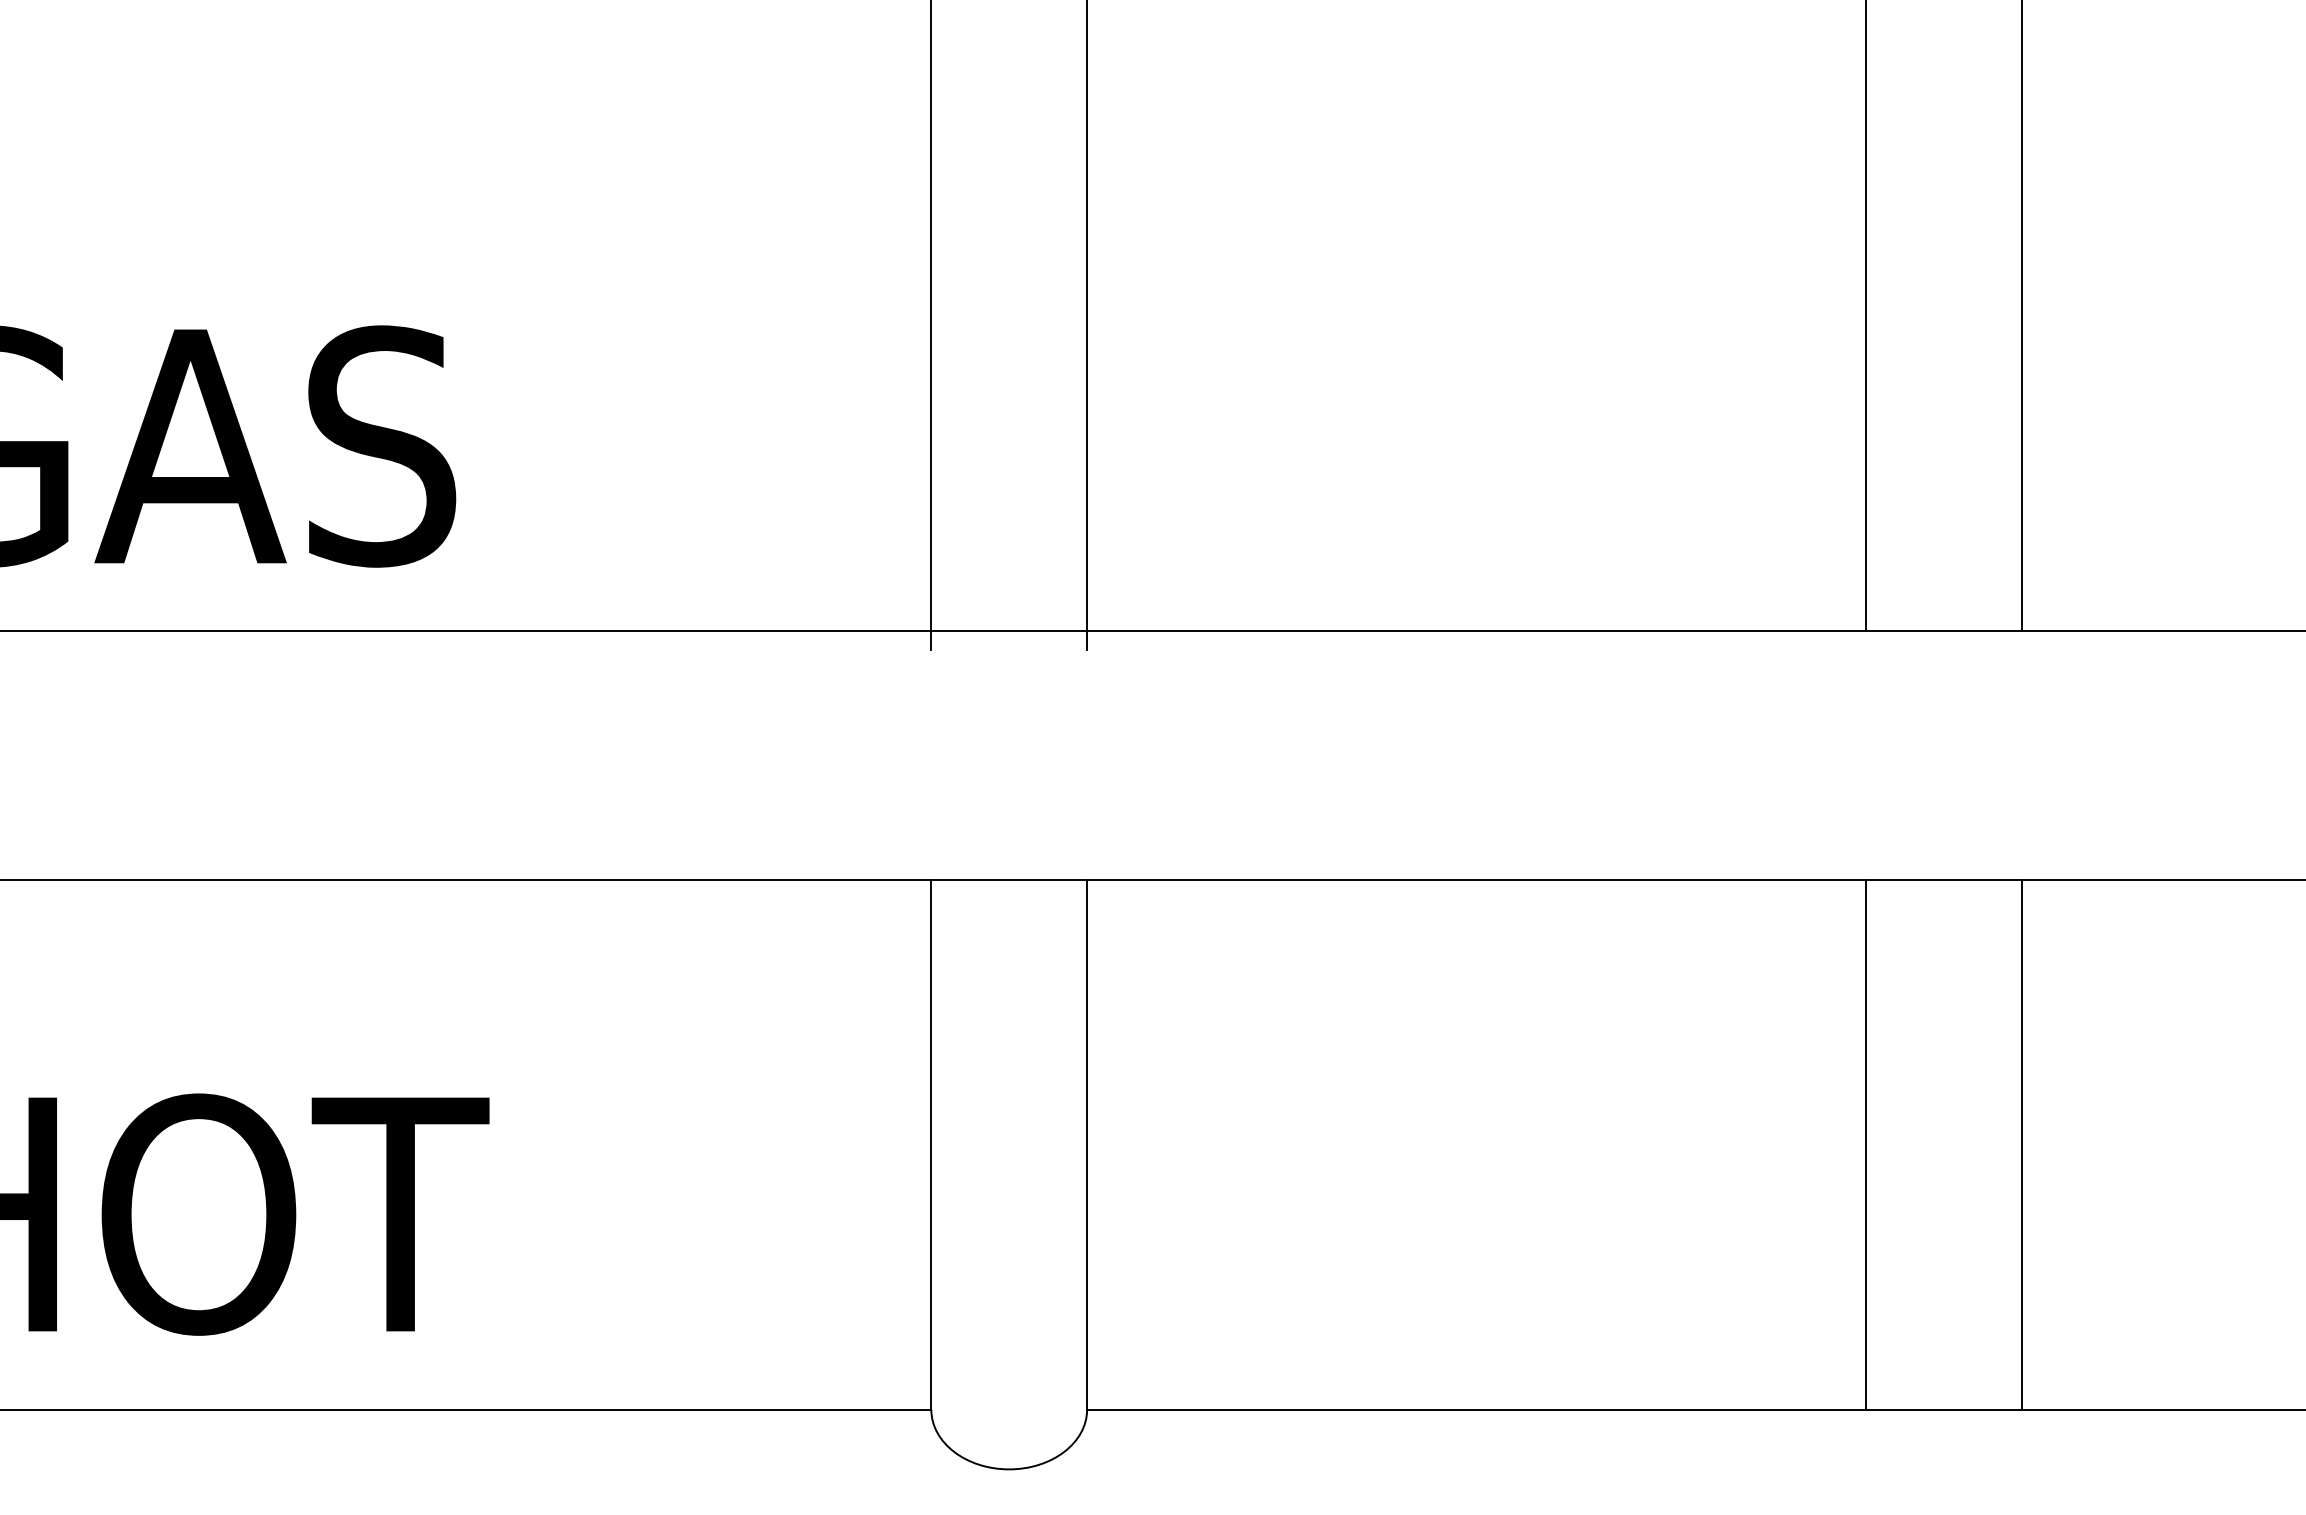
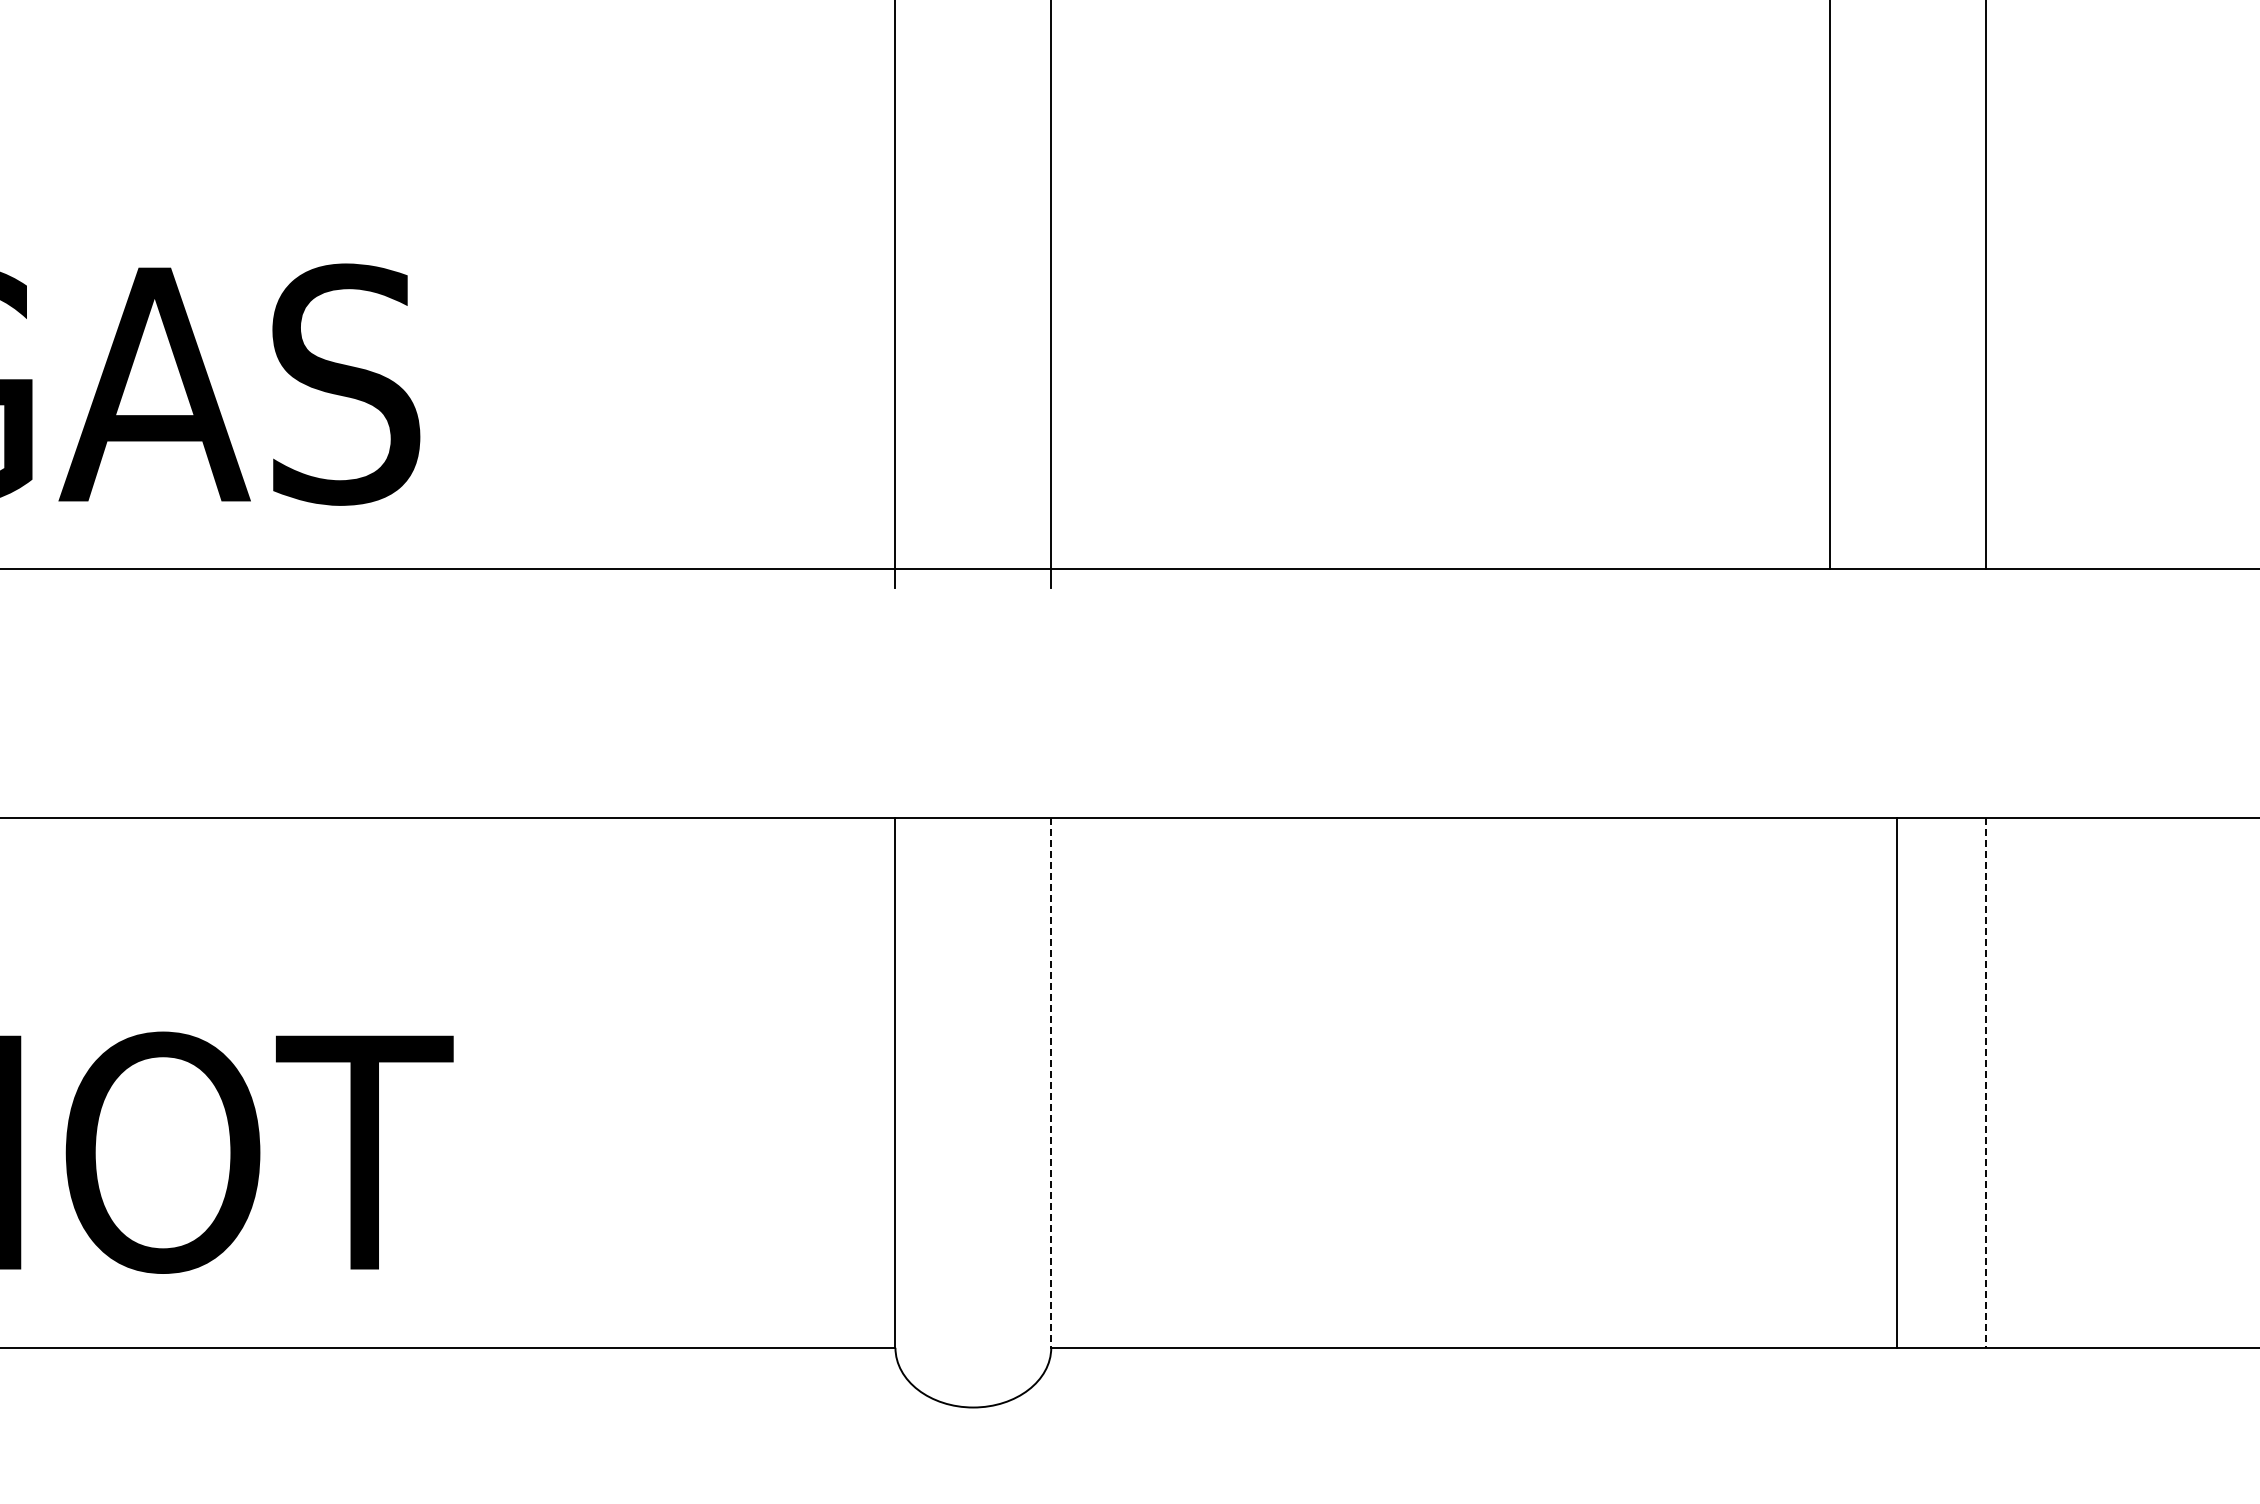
line: (1087, 1144) -> (1051, 1082), solid -> dashed
line: (1866, 1144) -> (1897, 1082), moved
line: (2022, 1144) -> (1986, 1082), solid -> dashed

